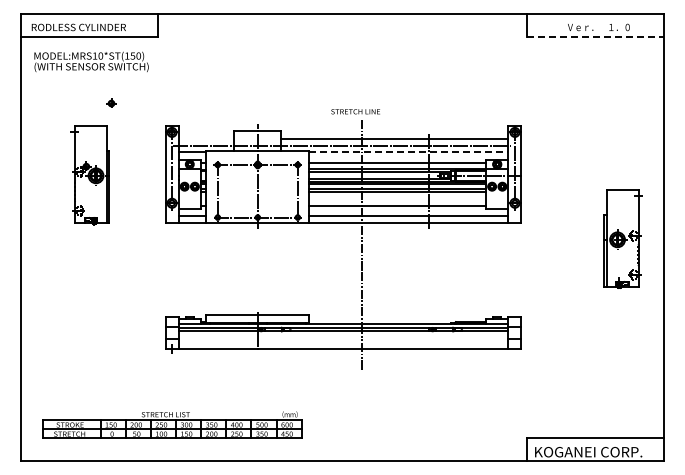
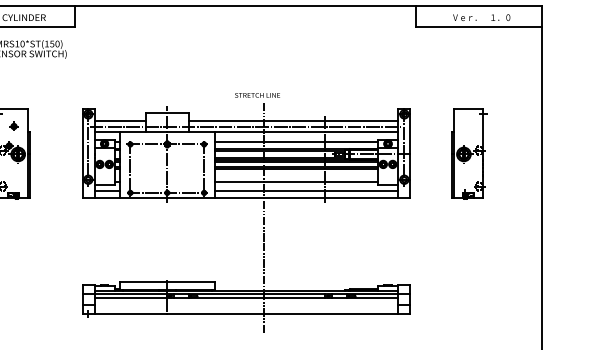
line: (595, 37) -> (478, 26), dashed -> solid
part: (111, 102) -> (14, 125), moved
line: (206, 139) -> (120, 120), added
line: (409, 151) -> (307, 132), dashed -> solid
part: (622, 238) -> (468, 153), moved

